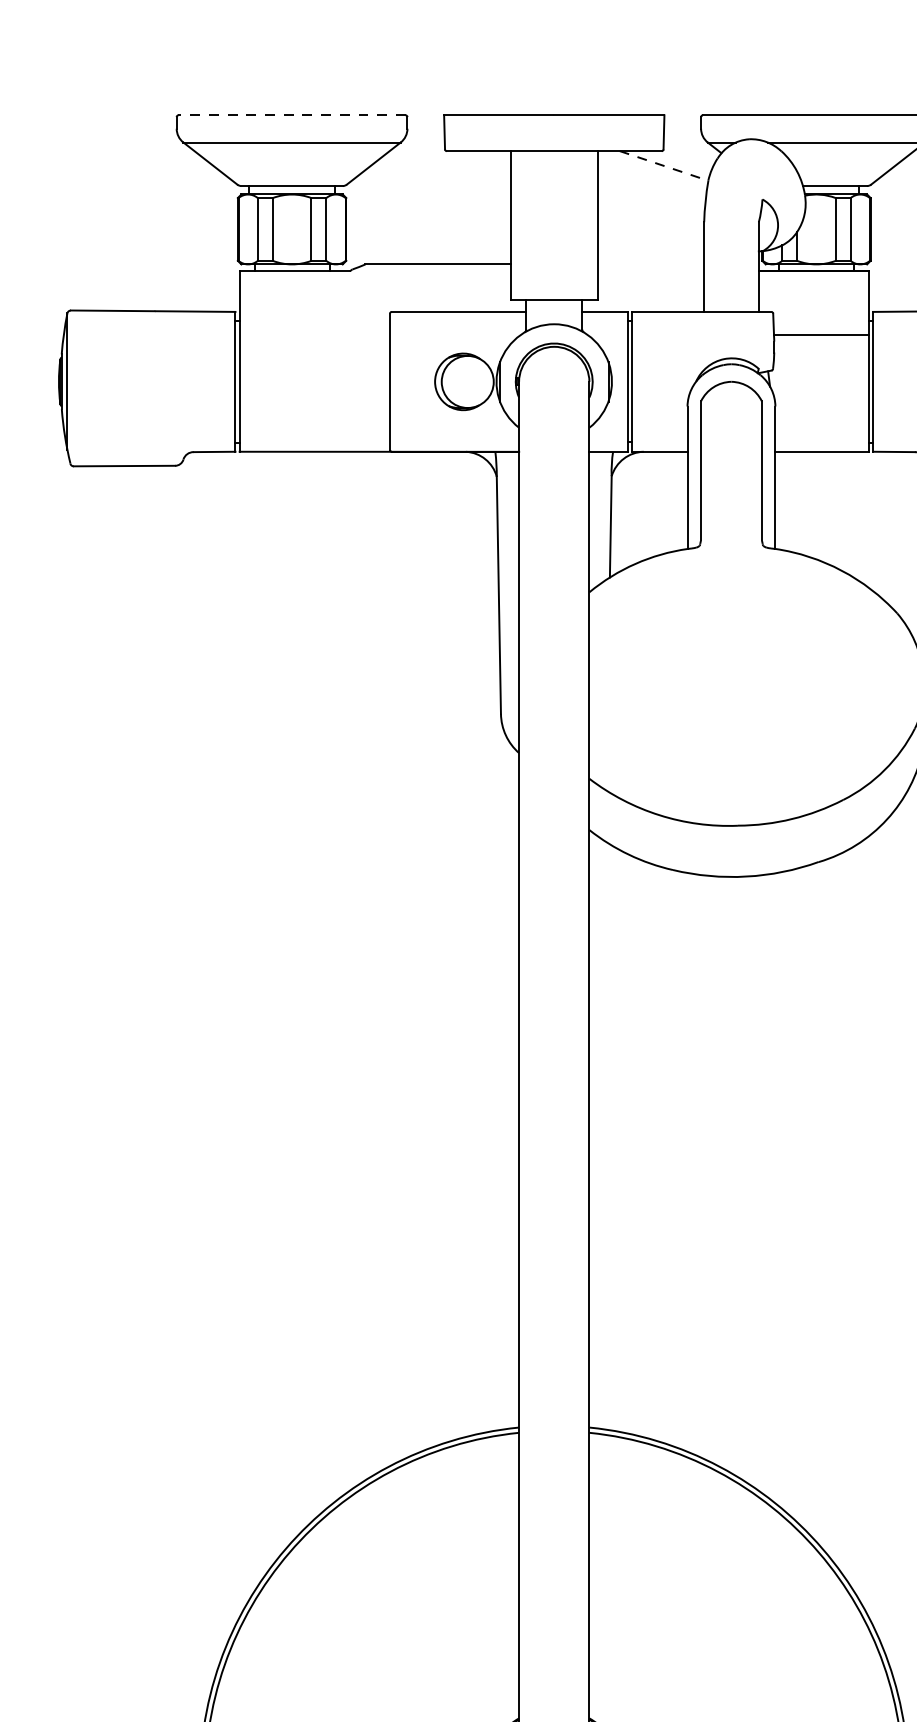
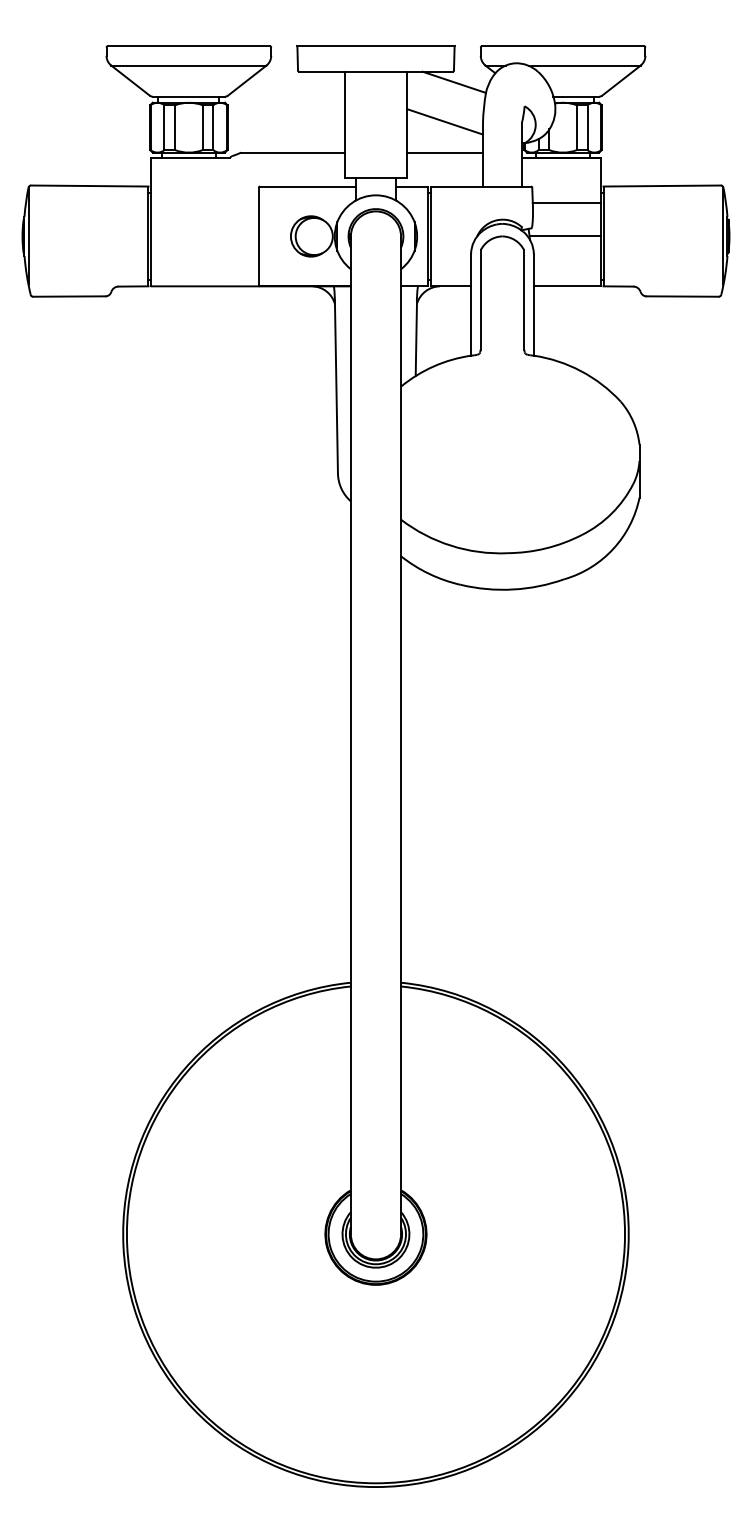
line: (291, 115) -> (188, 46), dashed -> solid
line: (664, 166) -> (454, 82), dashed -> solid
line: (650, 220) -> (444, 121), added
line: (650, 264) -> (444, 152), added
line: (818, 381) -> (564, 236), added

